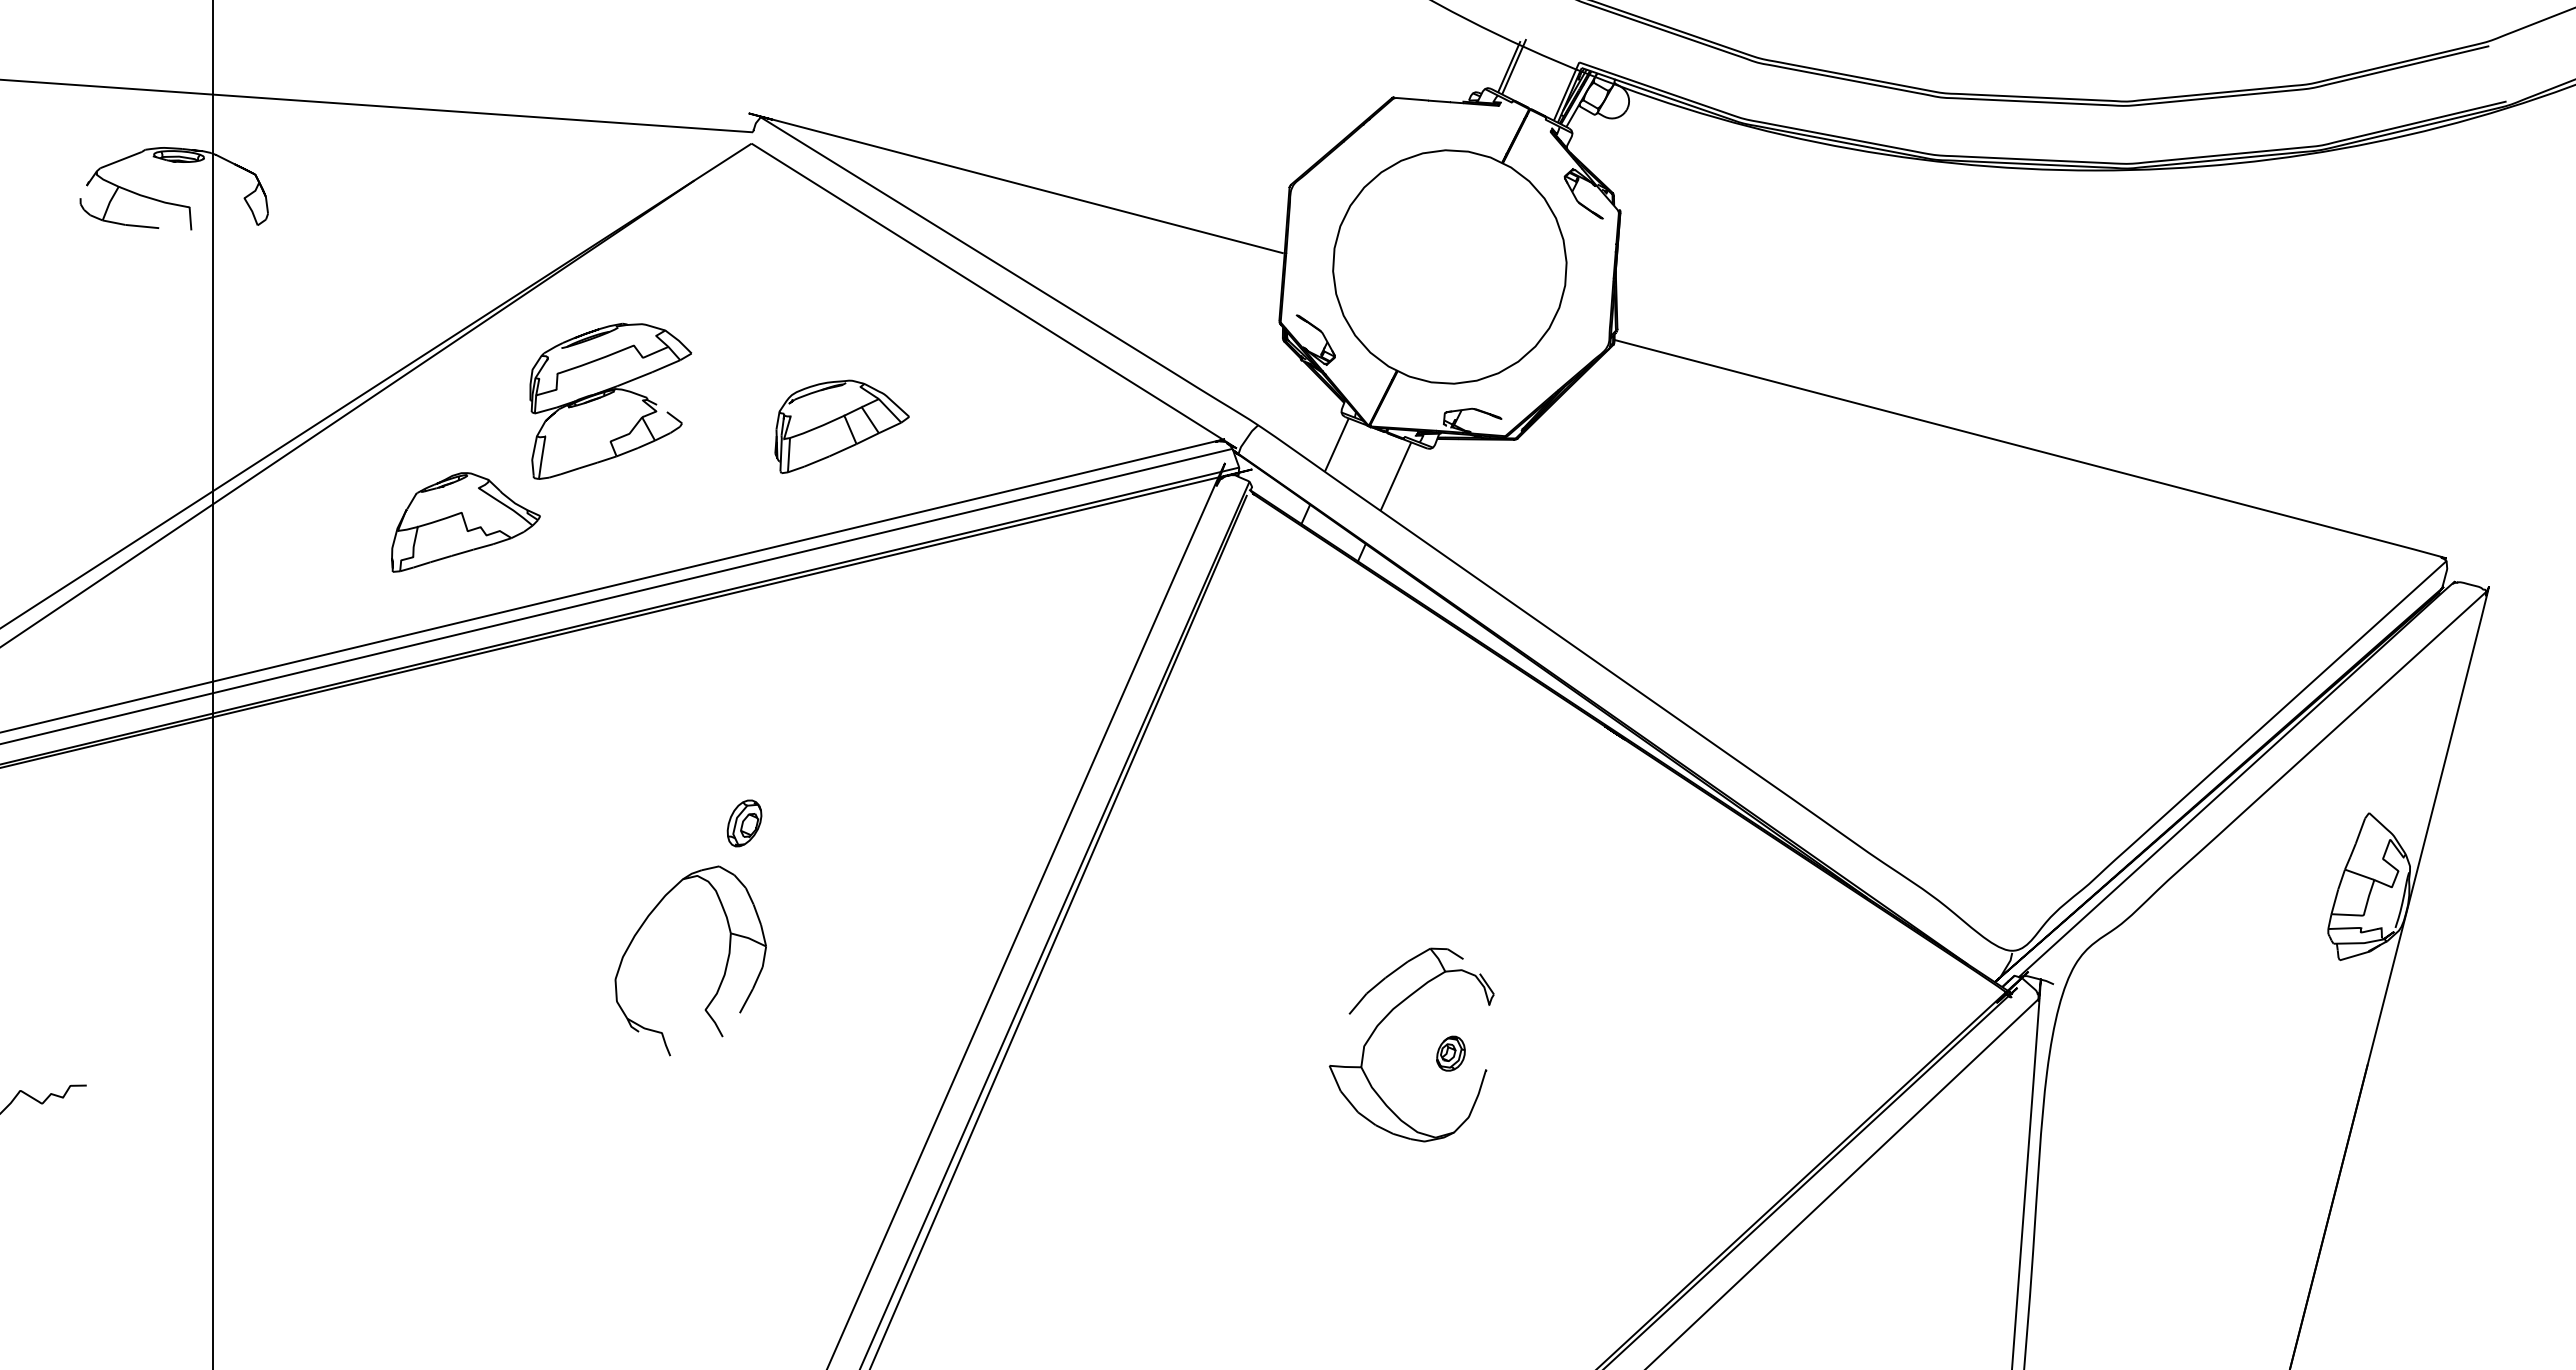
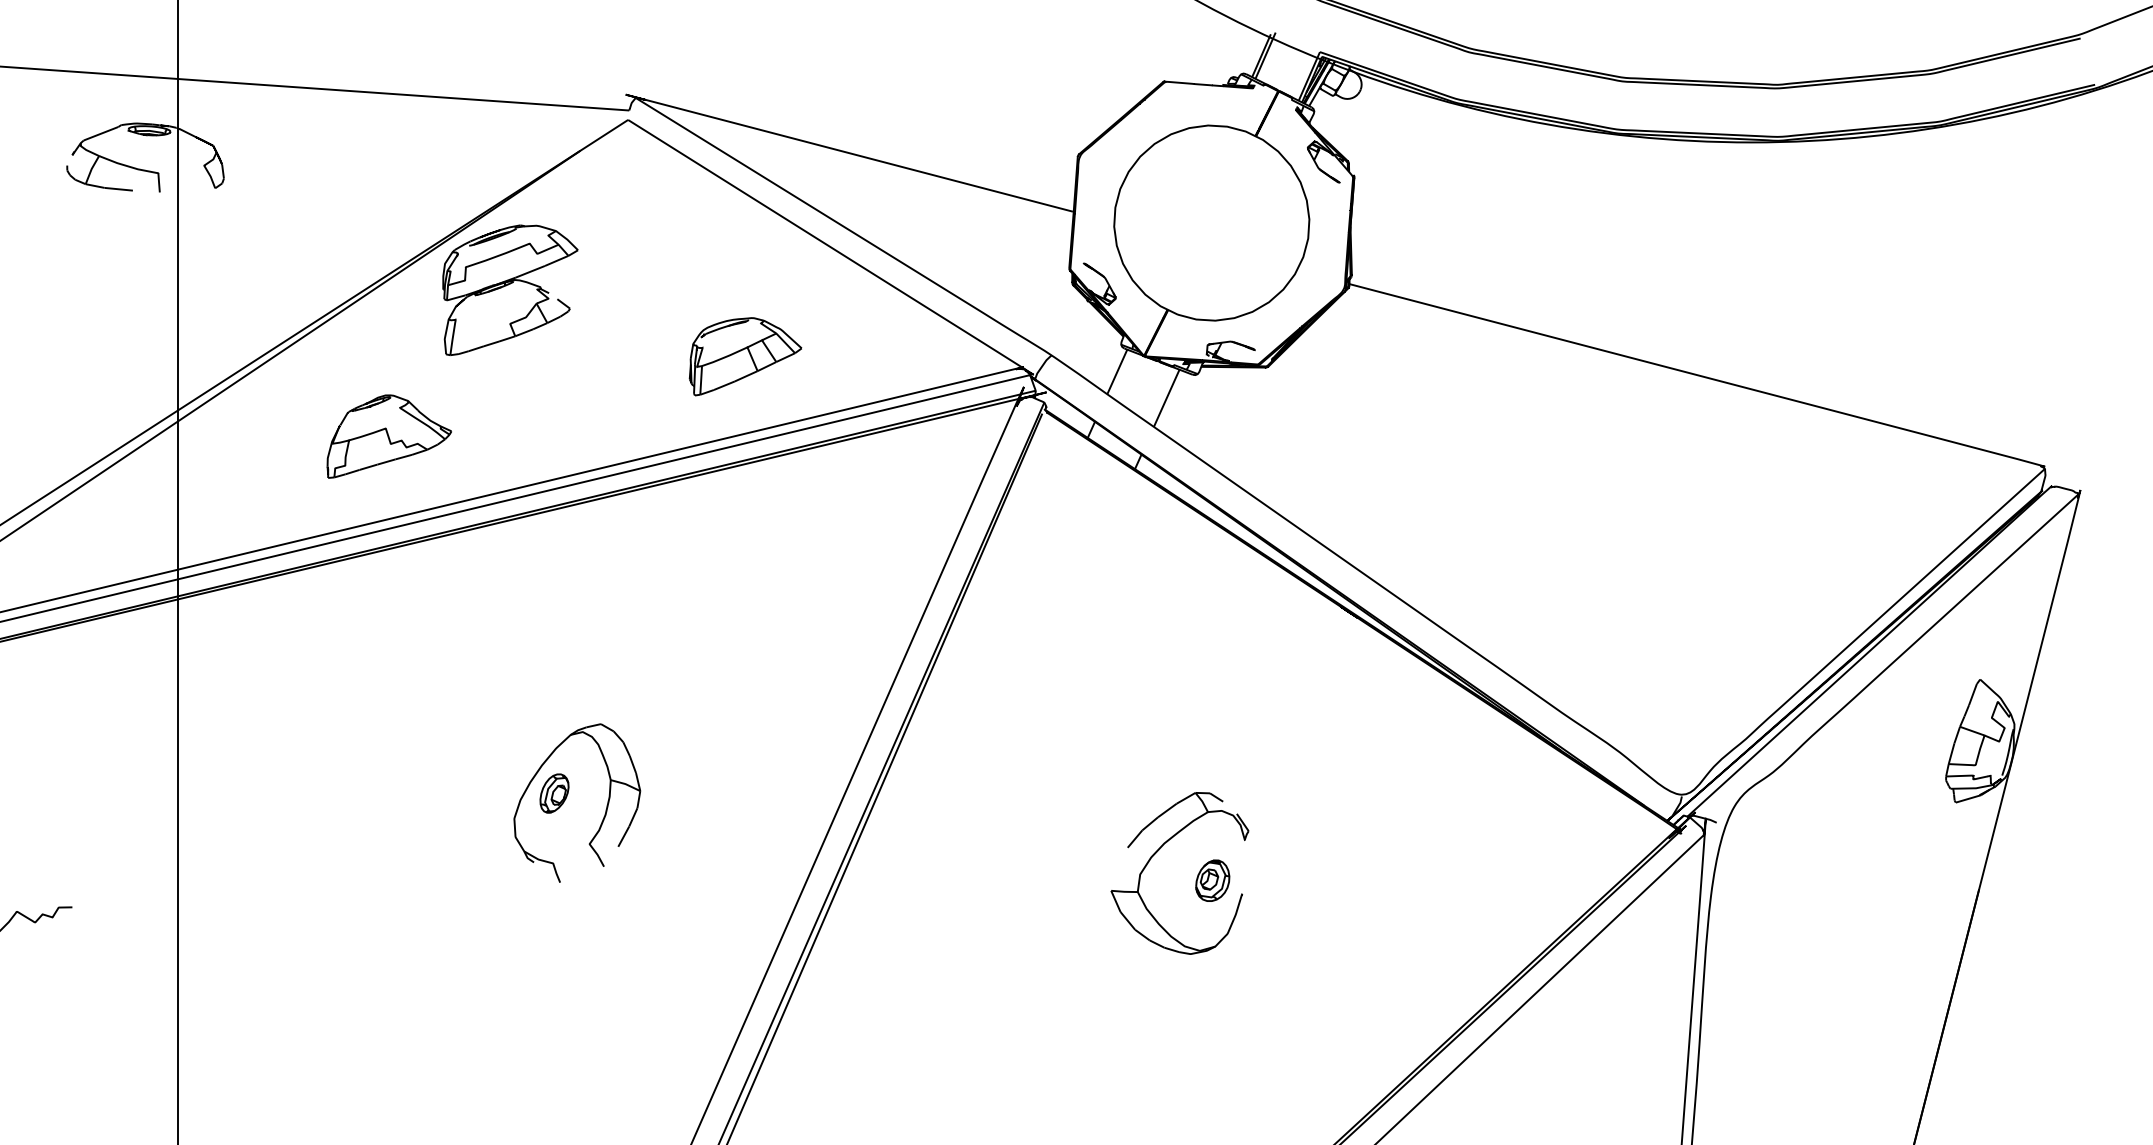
part: (610, 400) -> (510, 289), moved
part: (841, 426) -> (745, 356), moved
part: (744, 823) -> (554, 793), moved
part: (1450, 1053) -> (1212, 880), size x1.43

